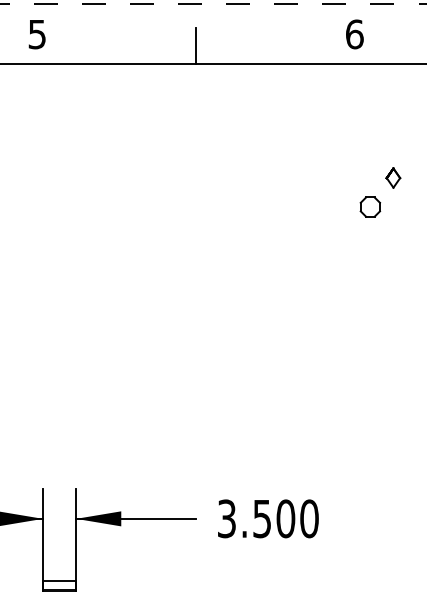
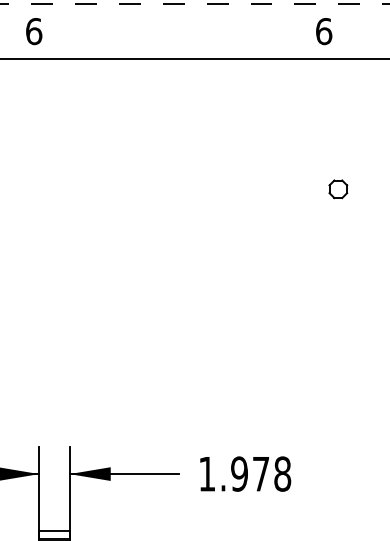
text: (37, 34) -> (34, 31), 5 -> 6
line: (196, 46) -> (179, 42), removed
part: (393, 177) -> (359, 162), removed
text: (268, 518) -> (245, 473), 3.500 -> 1.978

